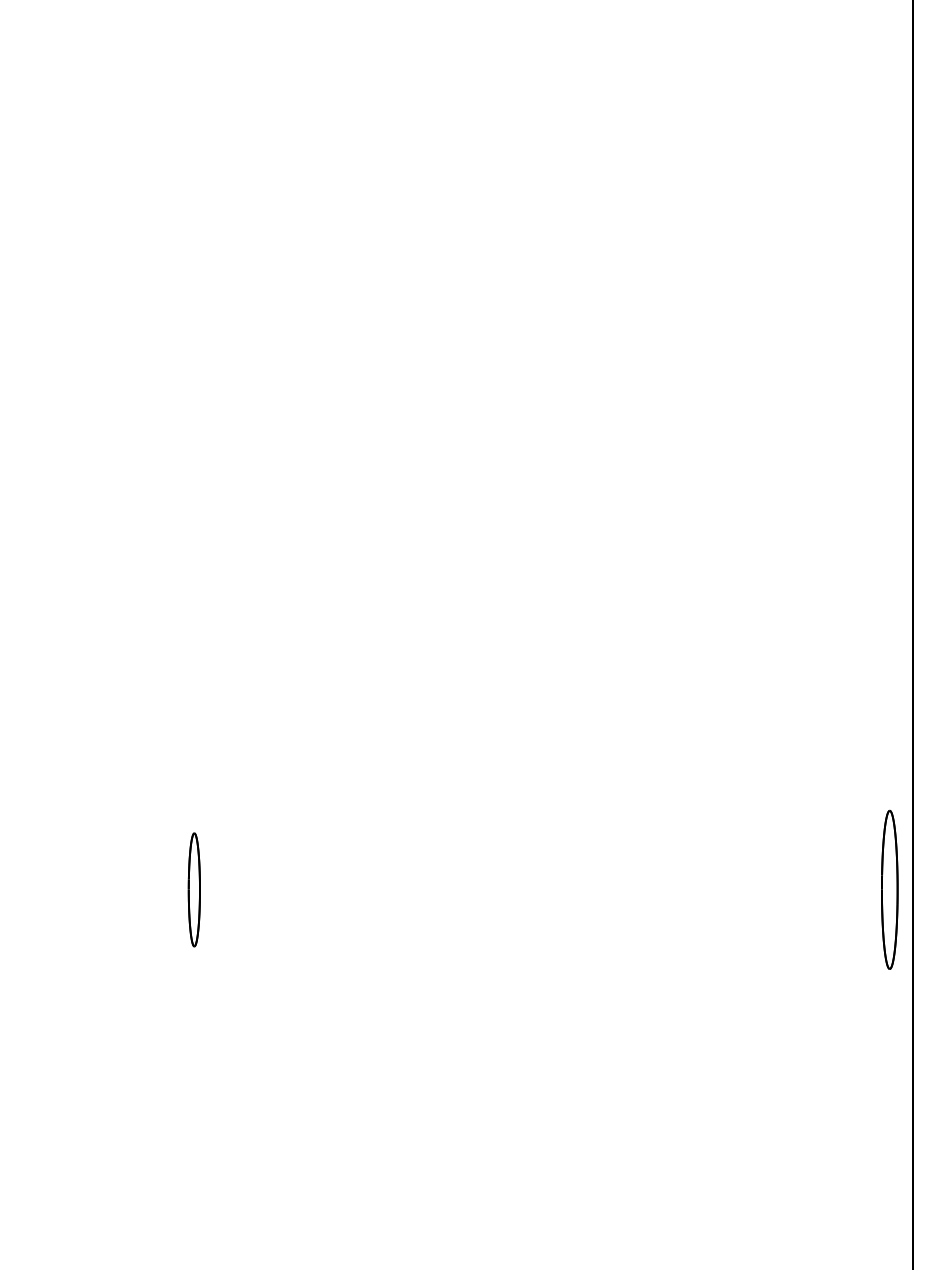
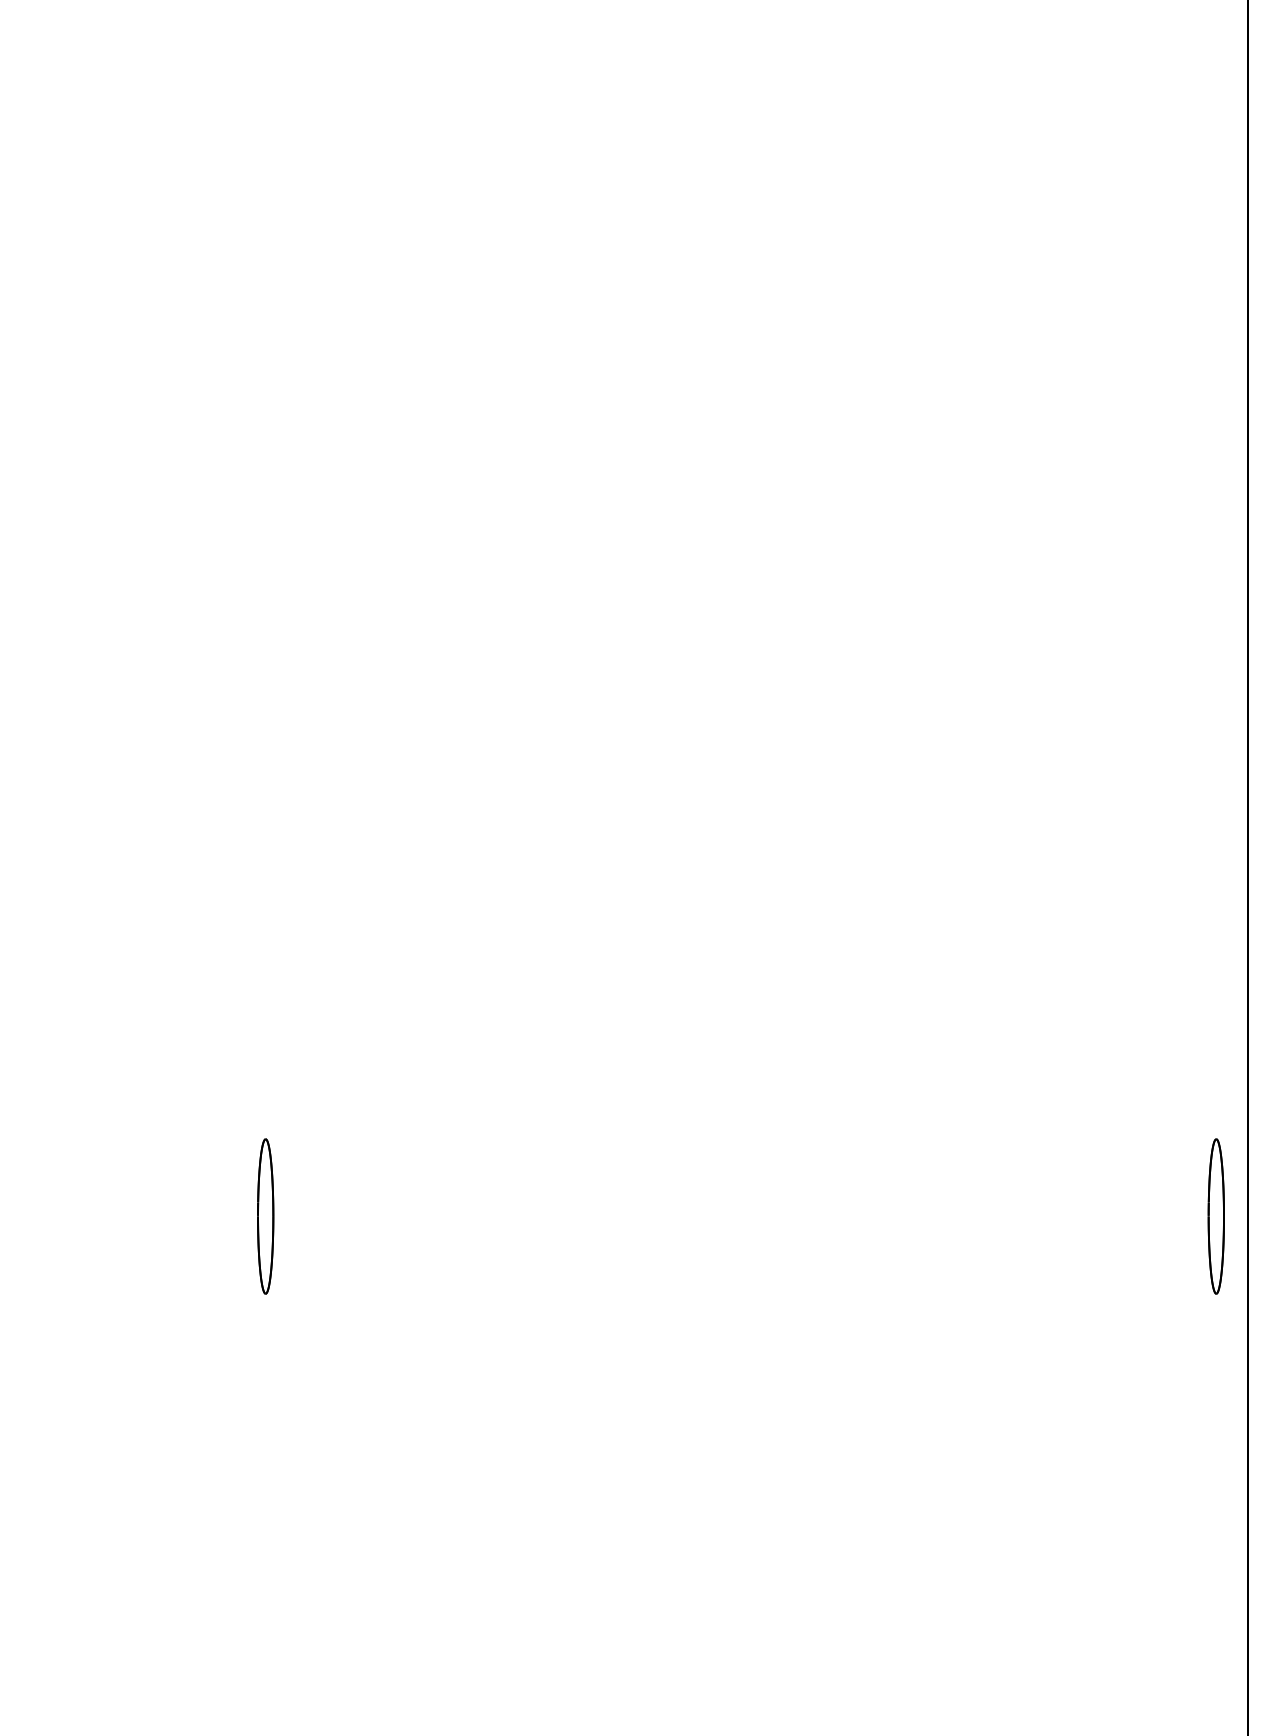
part: (889, 889) -> (1215, 1216), size x0.71

